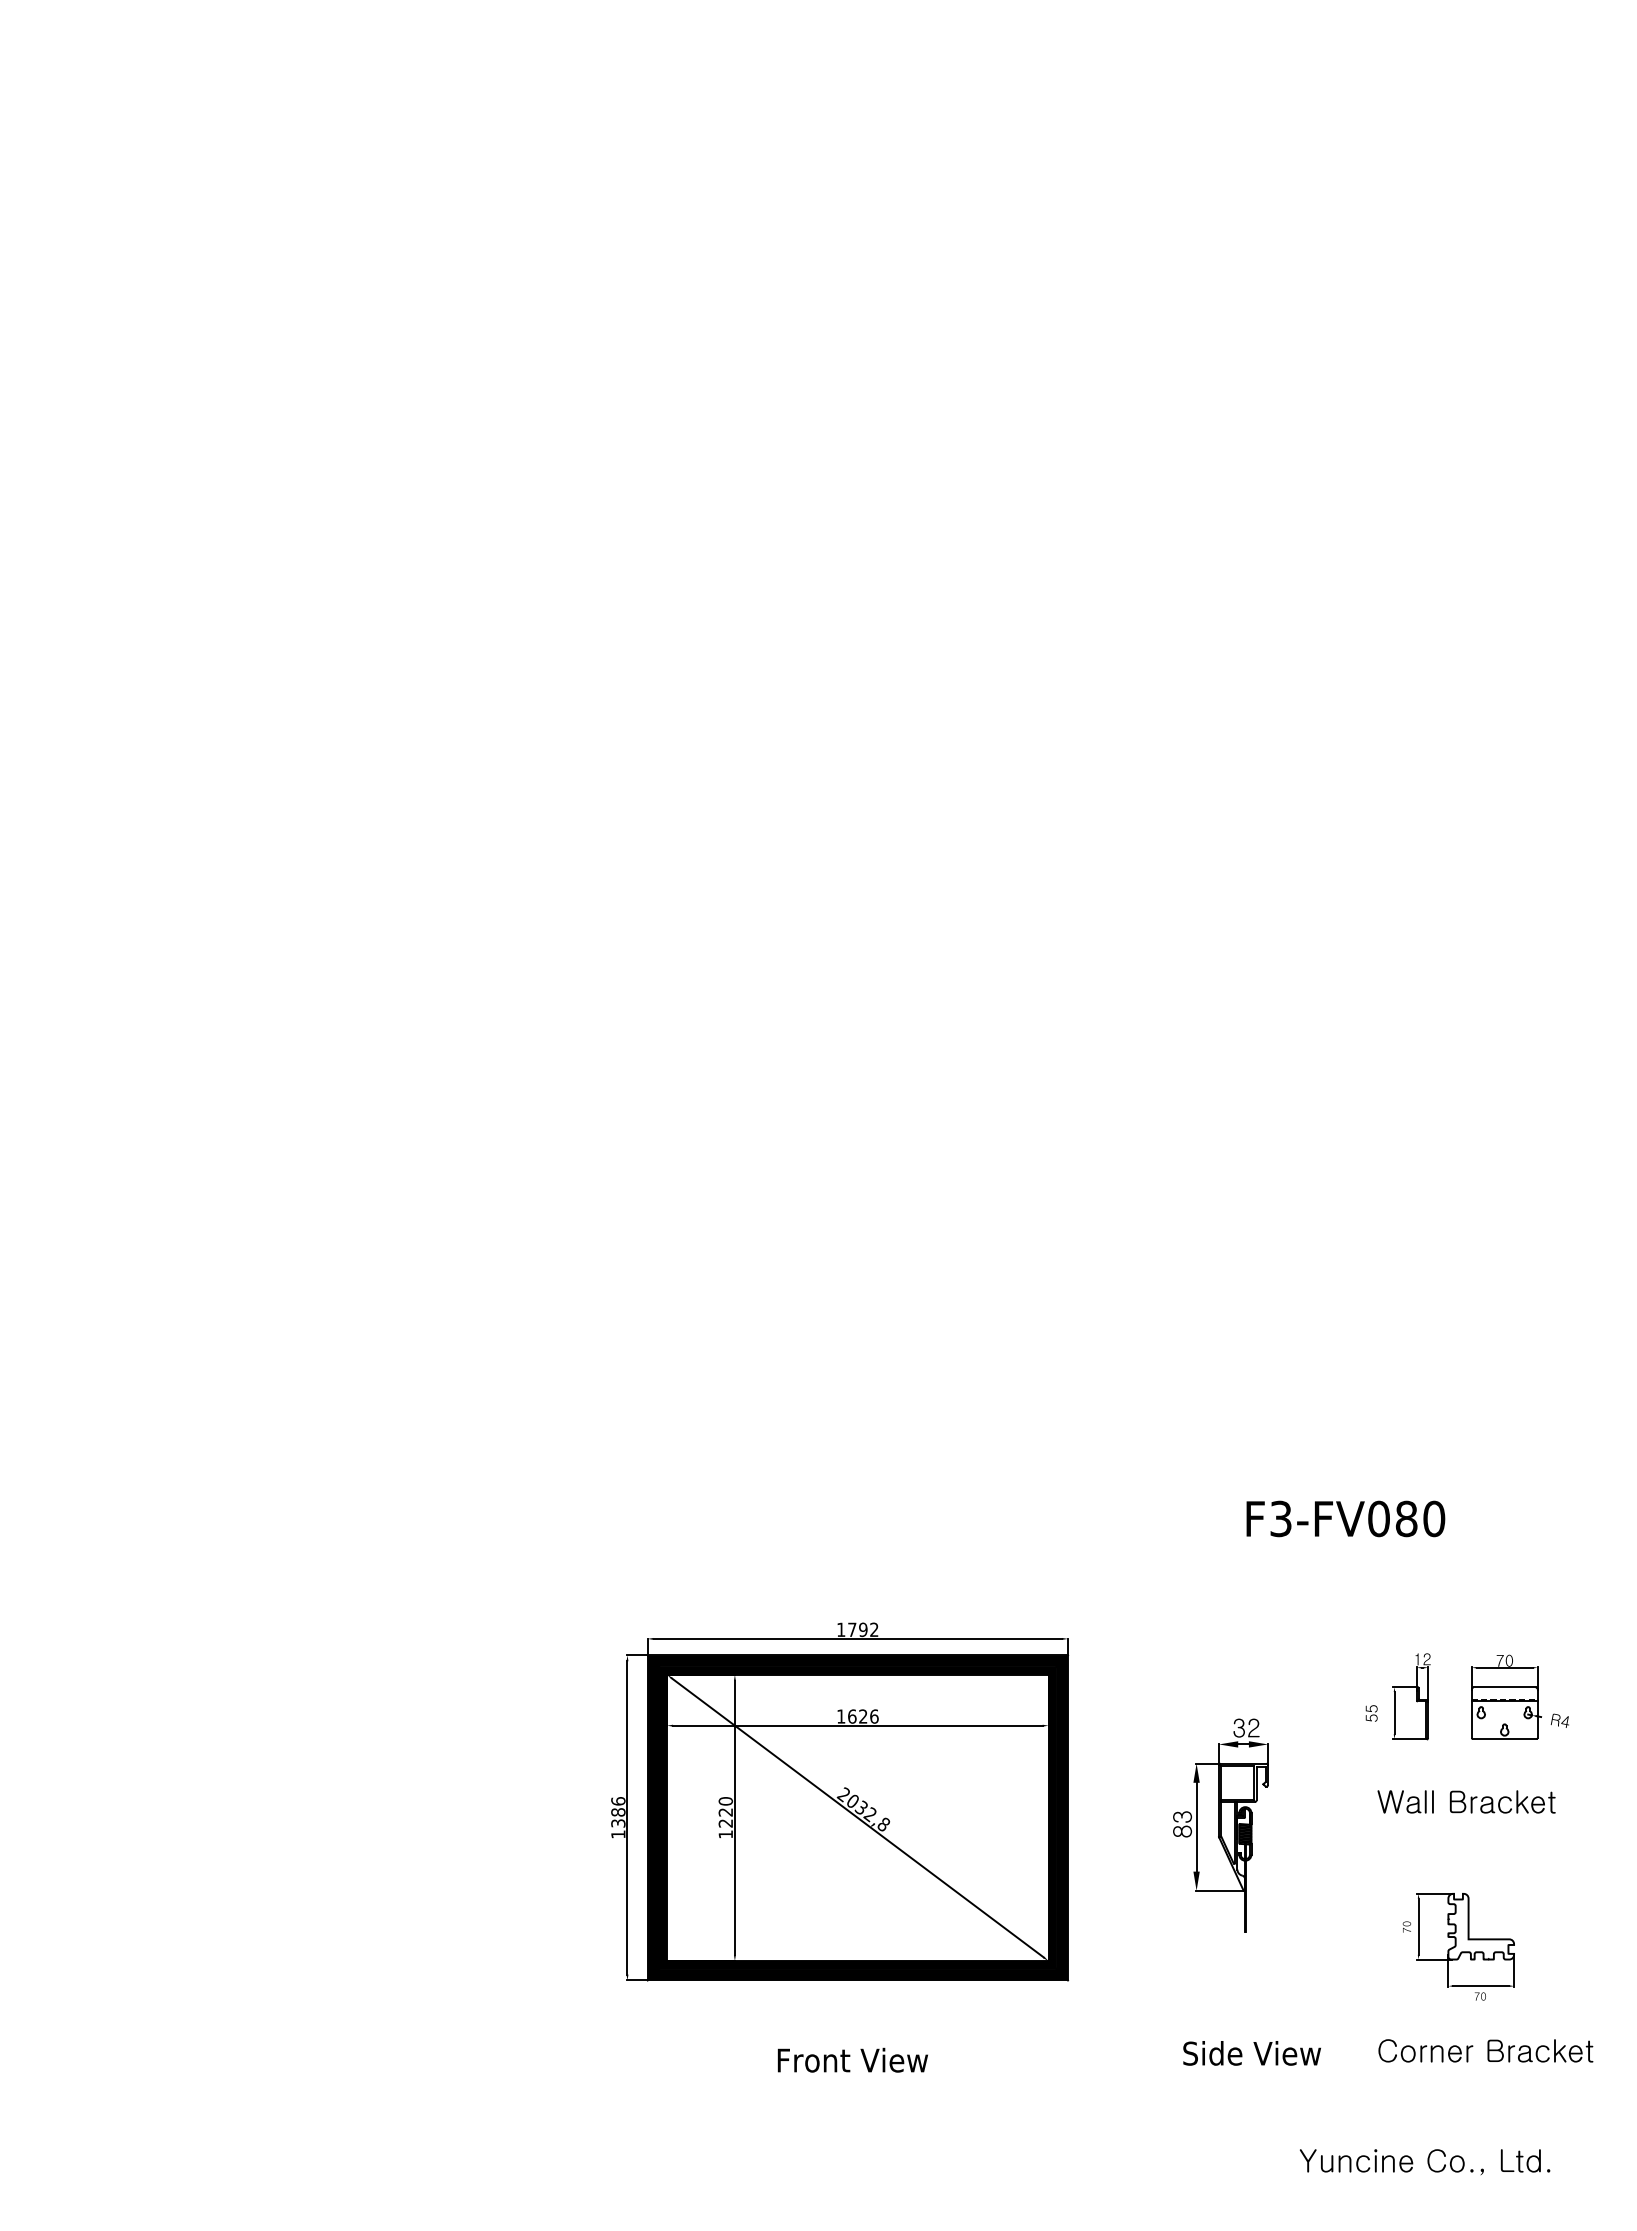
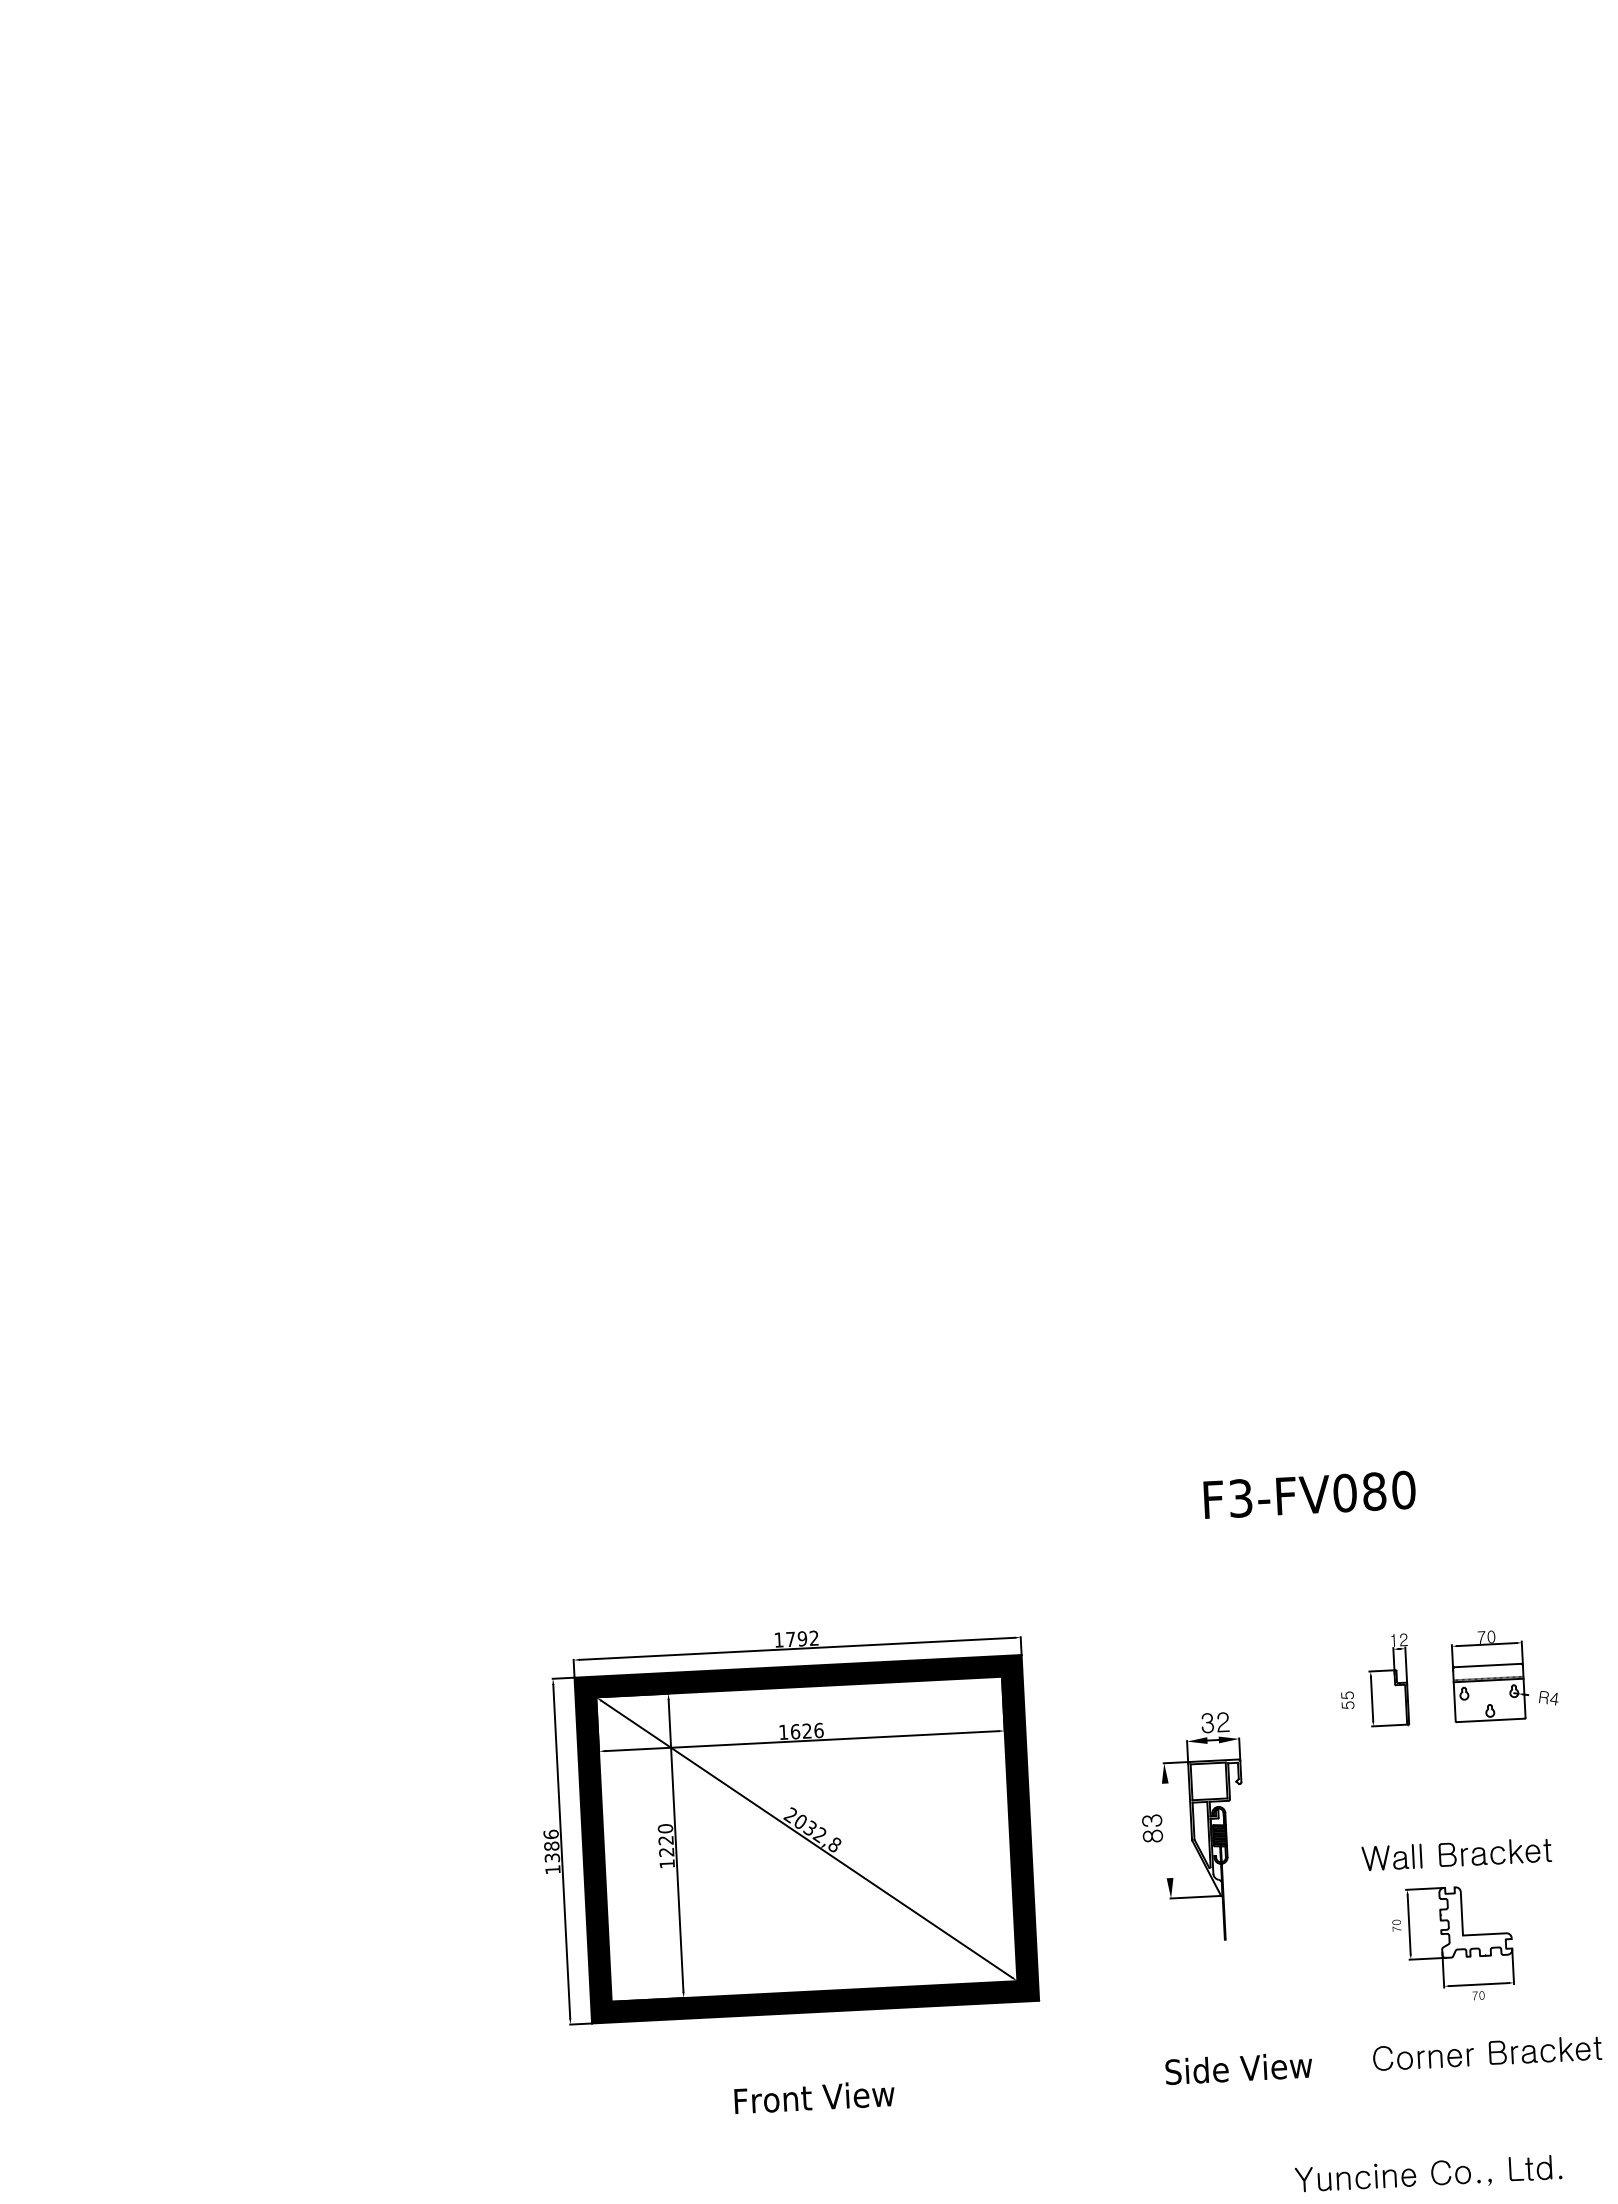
text: (1466, 1801) -> (1456, 1853), moved
line: (1196, 1826) -> (1167, 1830), removed

